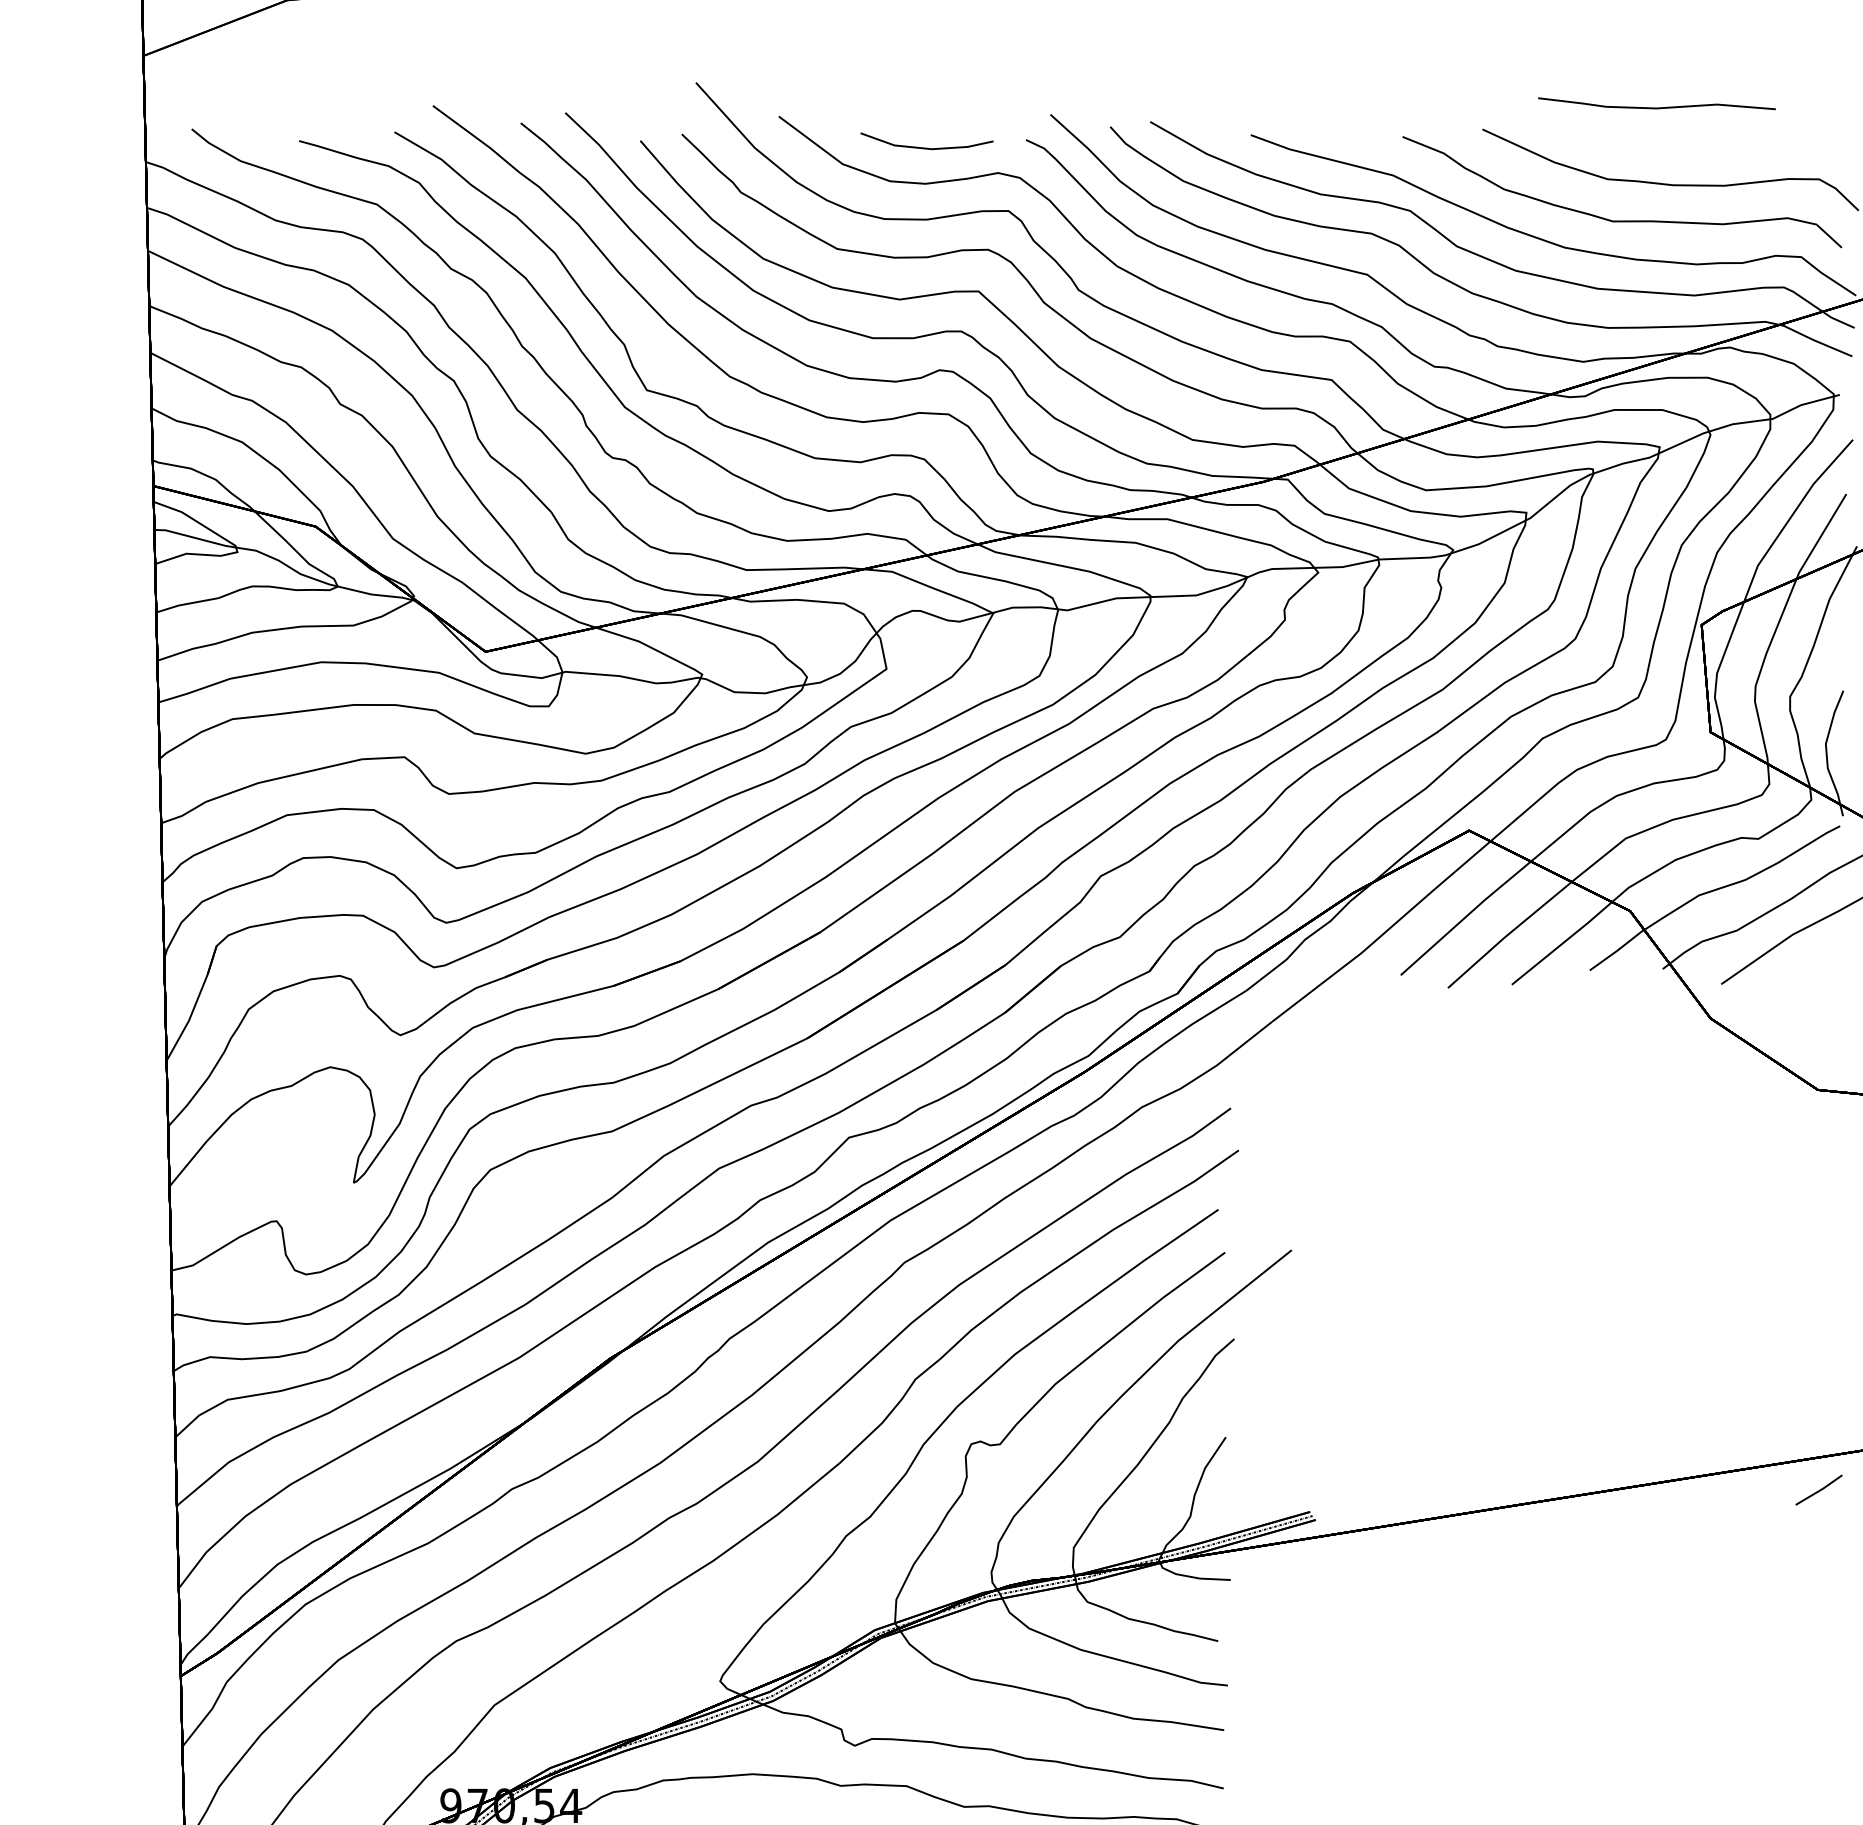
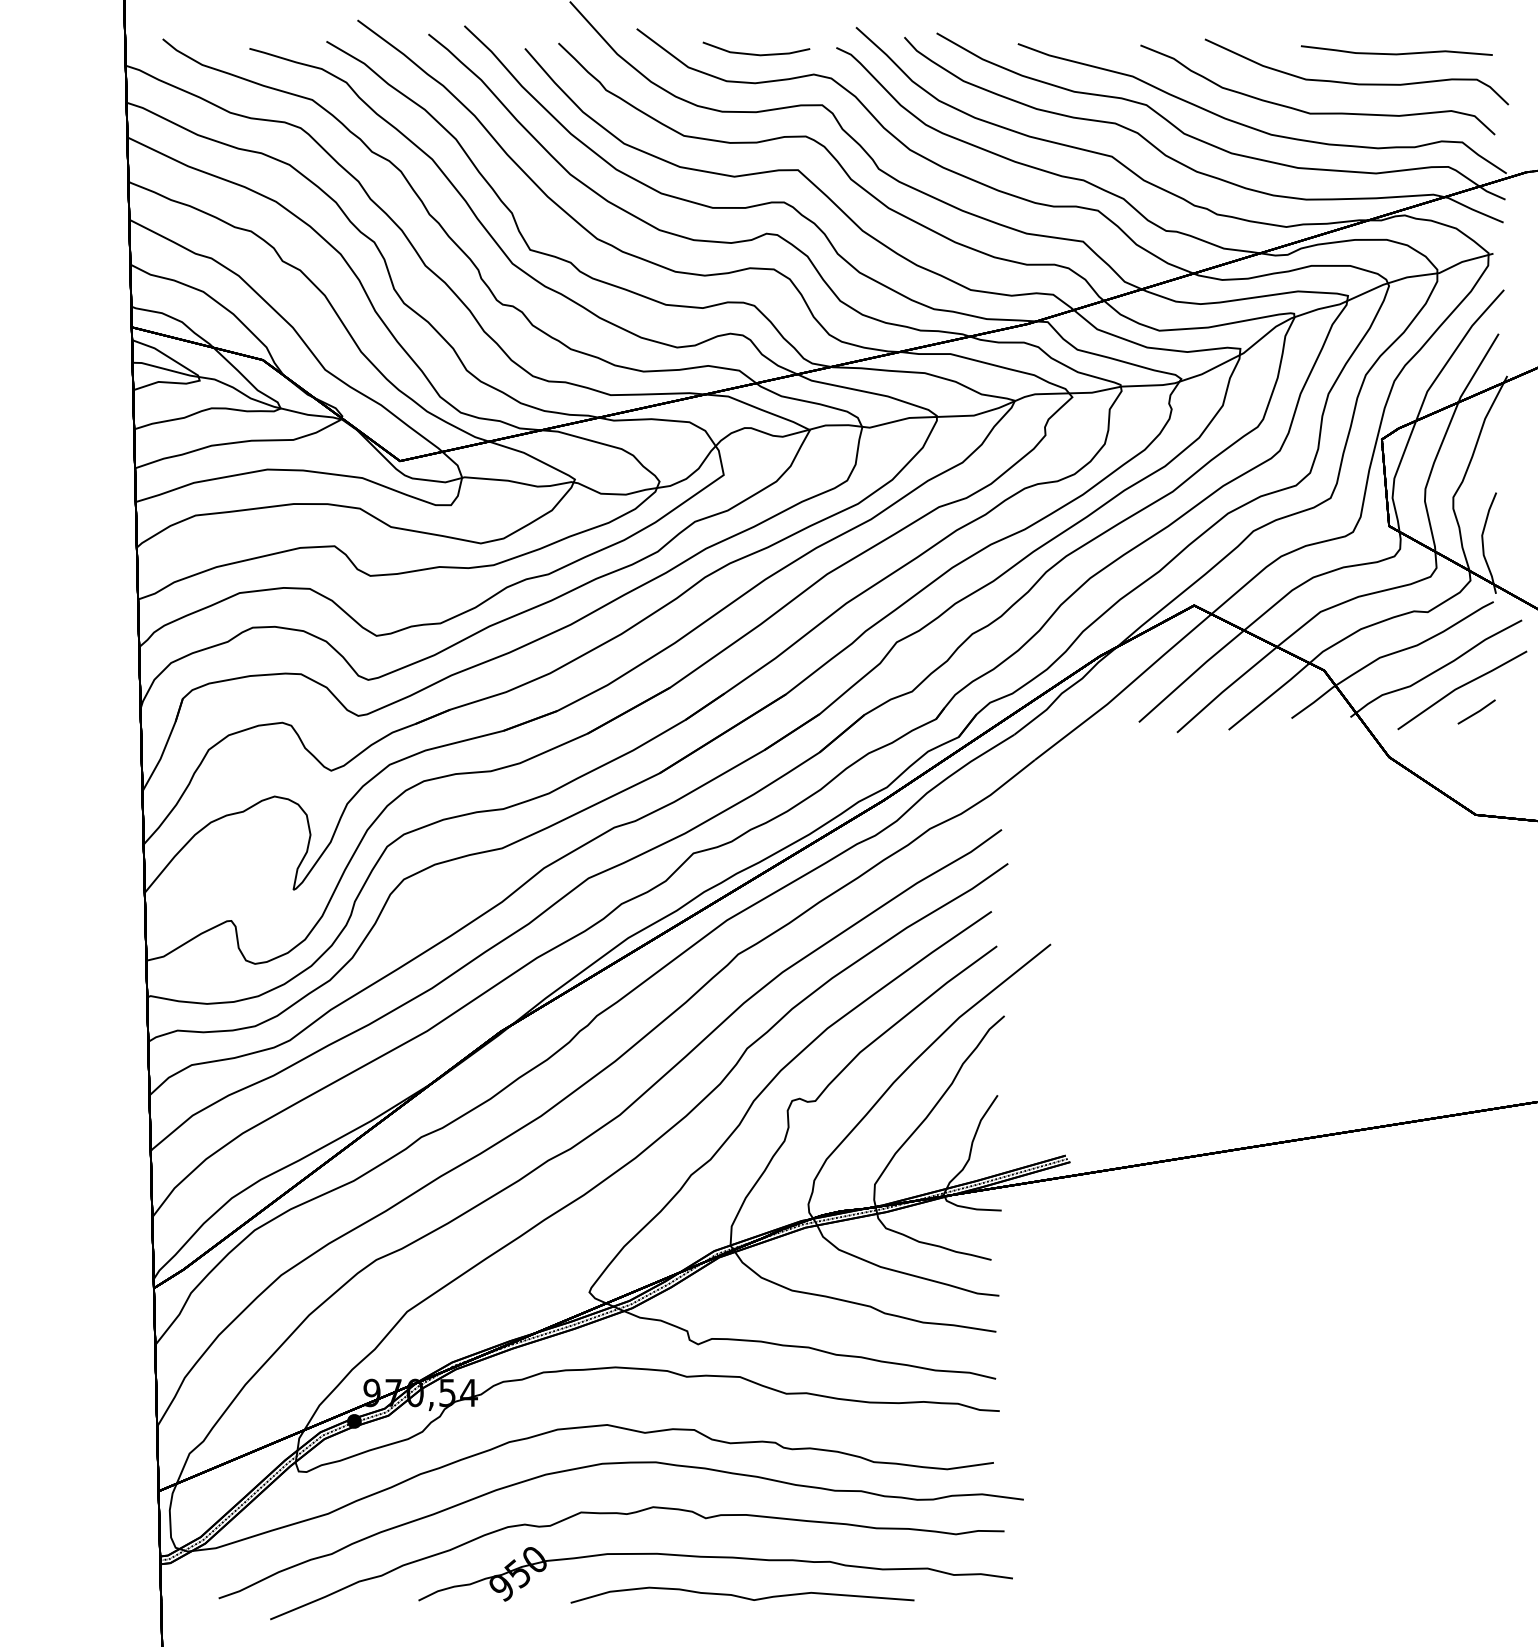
curve: (1656, 107) -> (1396, 53), moved
line: (1818, 1489) -> (1476, 711), moved

